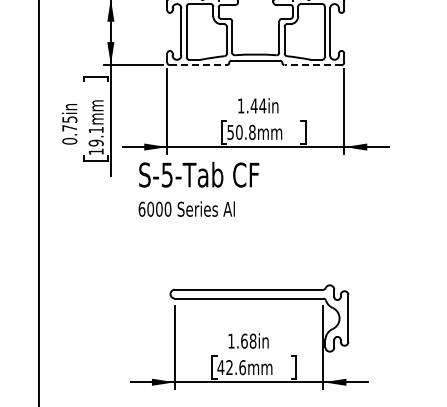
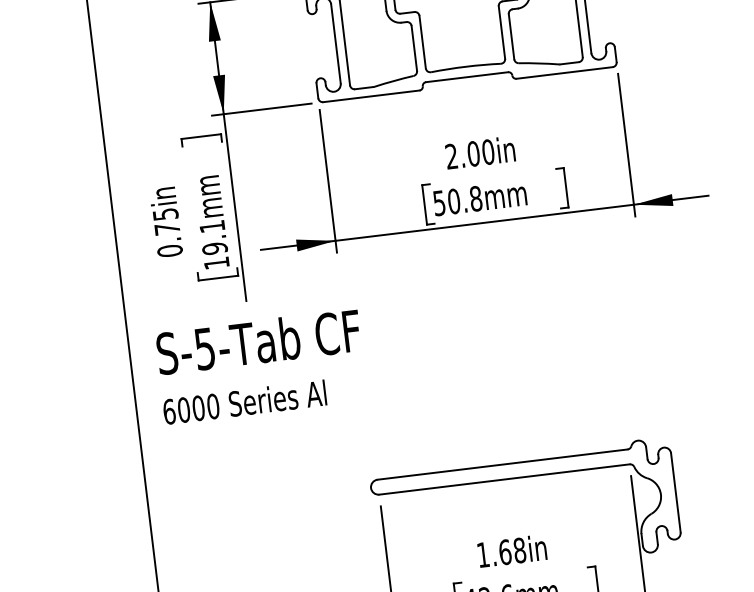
line: (198, 65) -> (371, 96), dashed -> solid
line: (313, 65) -> (565, 73), dashed -> solid
text: (251, 105) -> (469, 153), 1.44in -> 2.00in
text: (198, 188) -> (260, 365), moved

